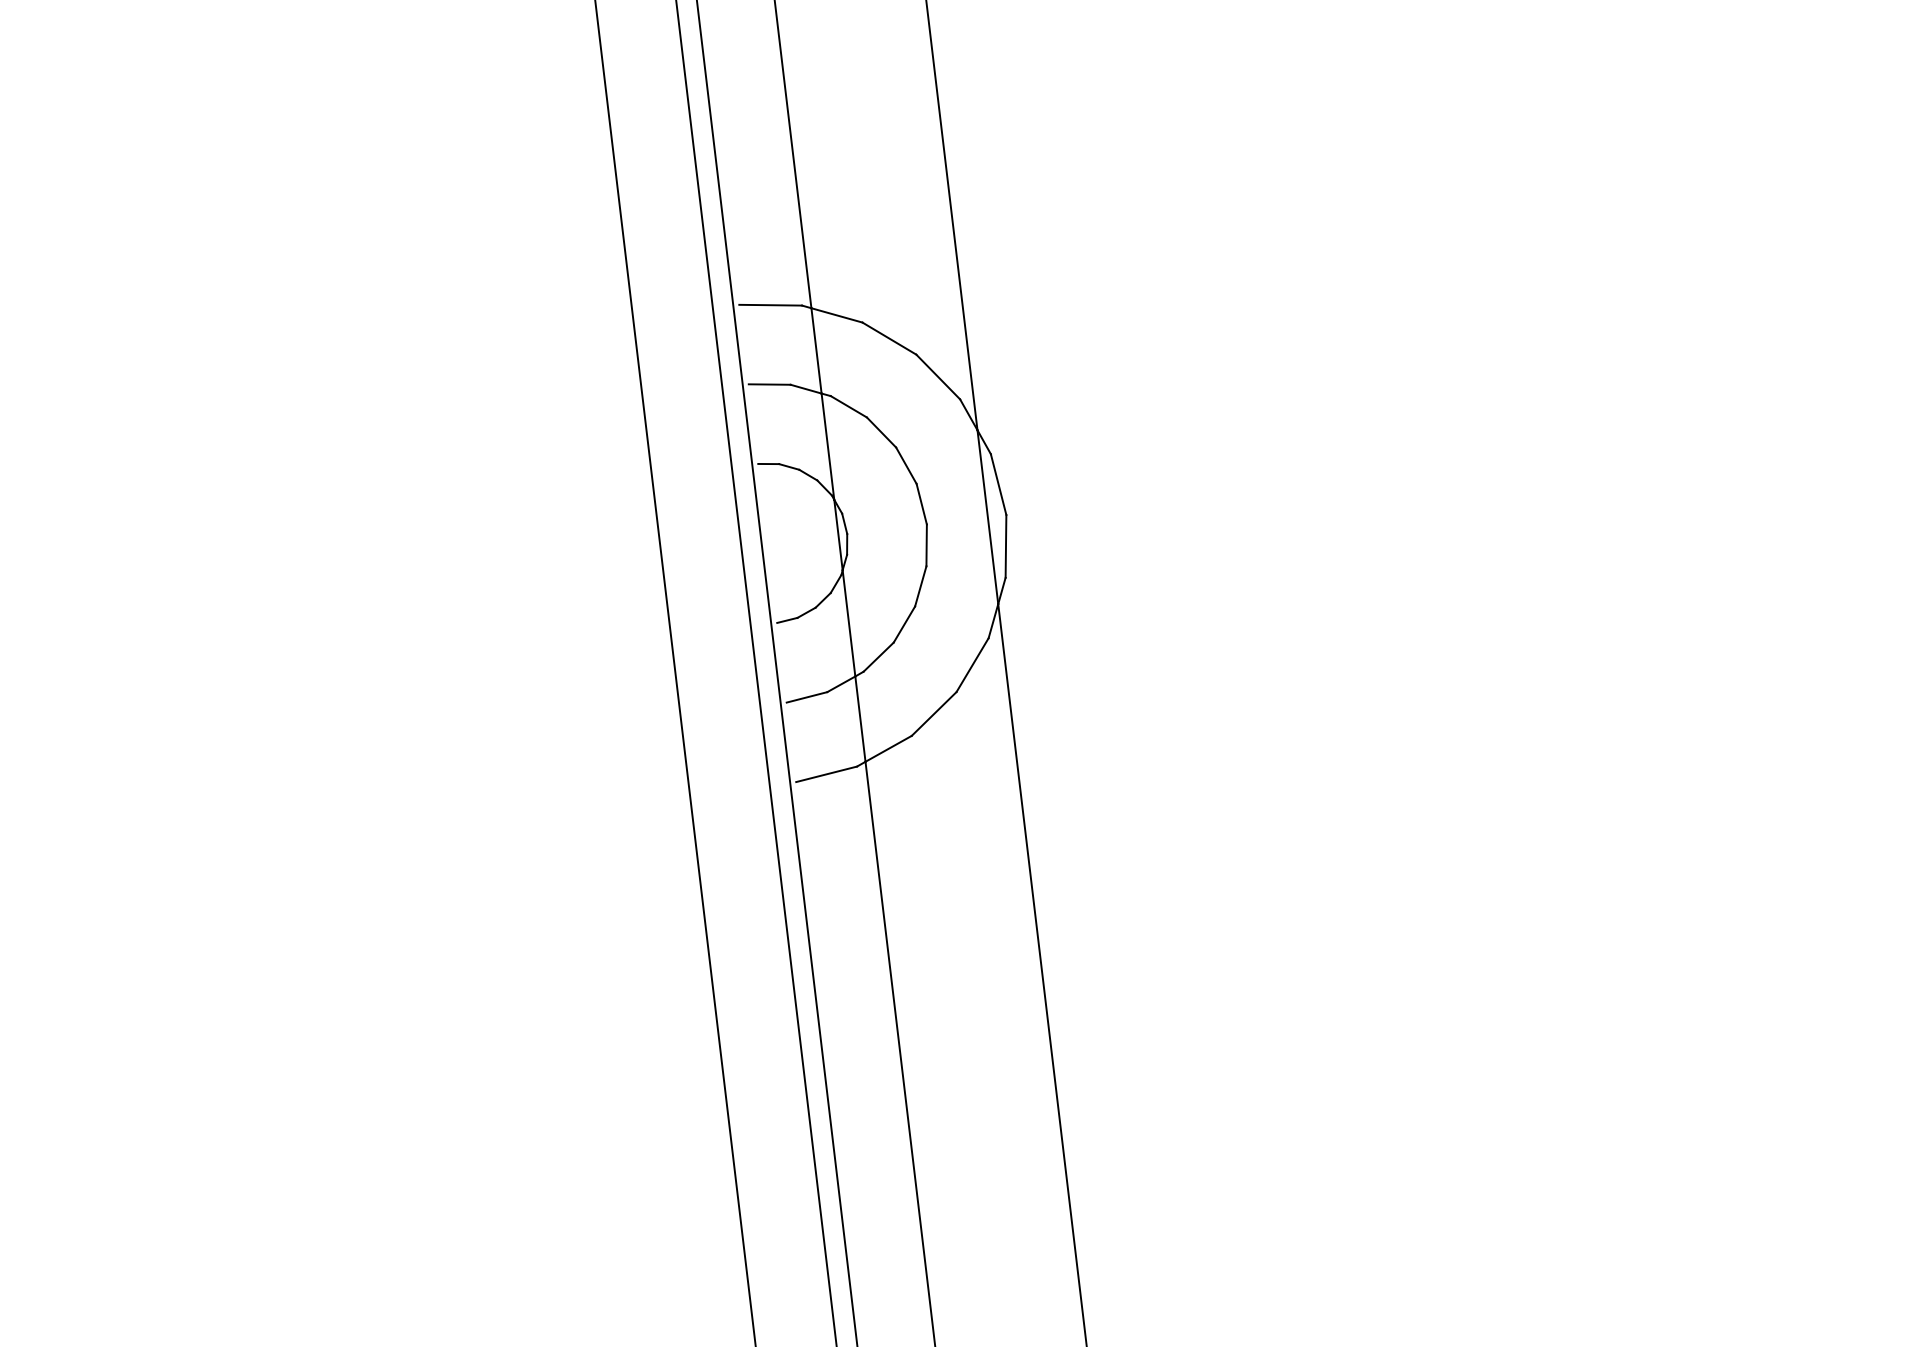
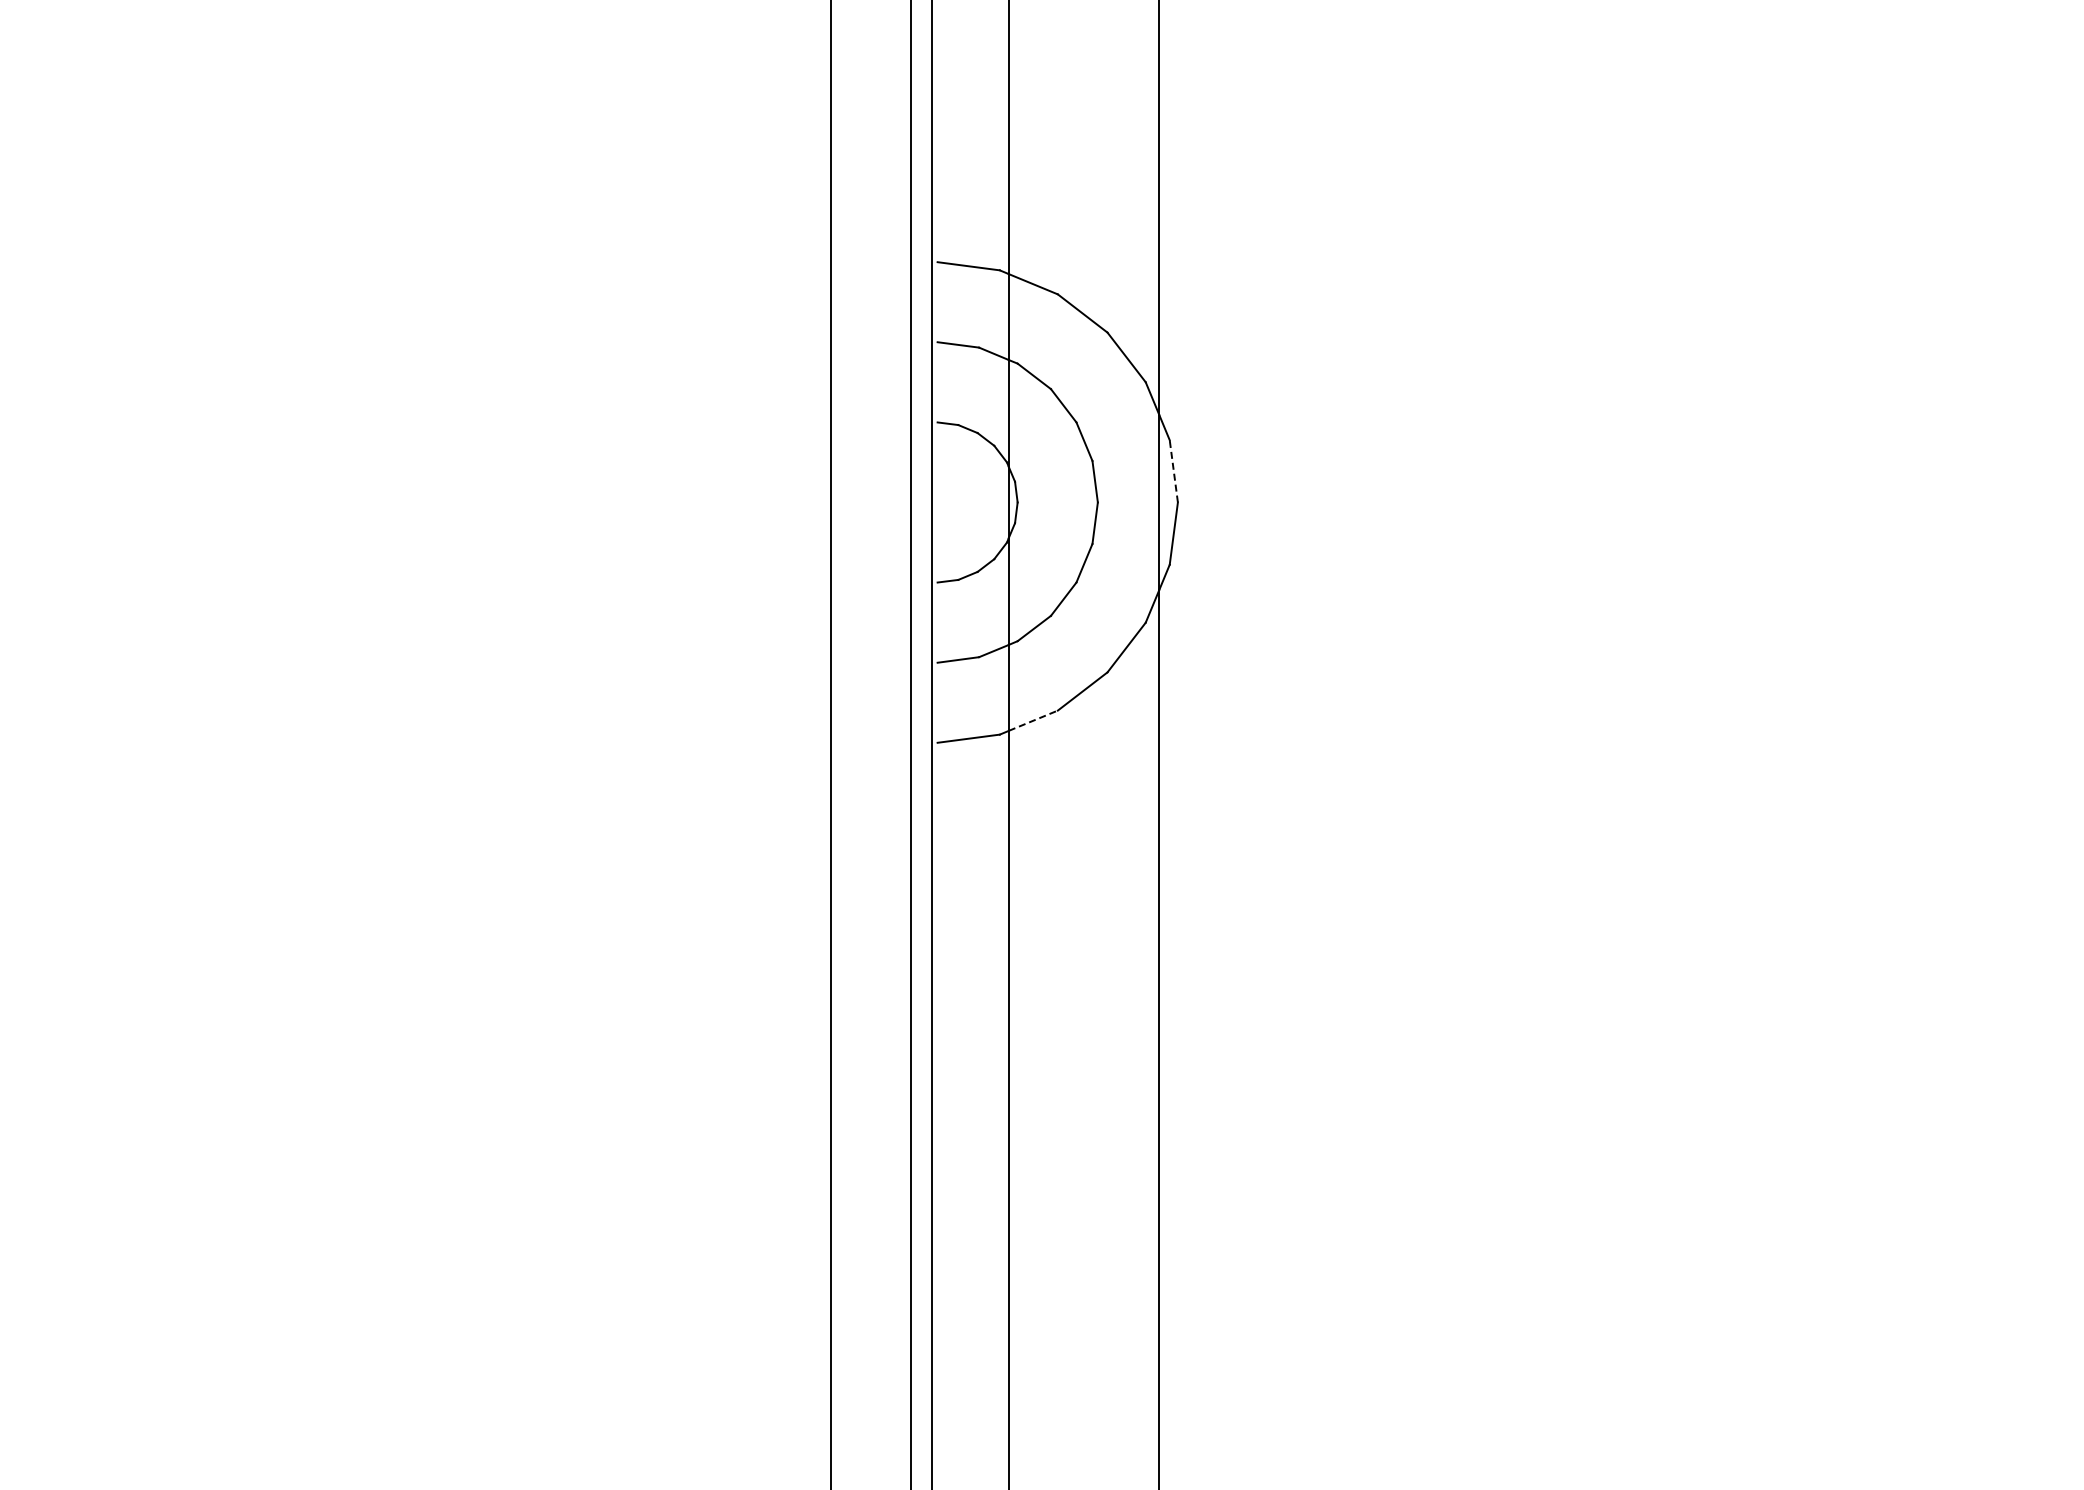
line: (998, 483) -> (1173, 470), solid -> dashed
line: (888, 748) -> (1033, 720), solid -> dashed

